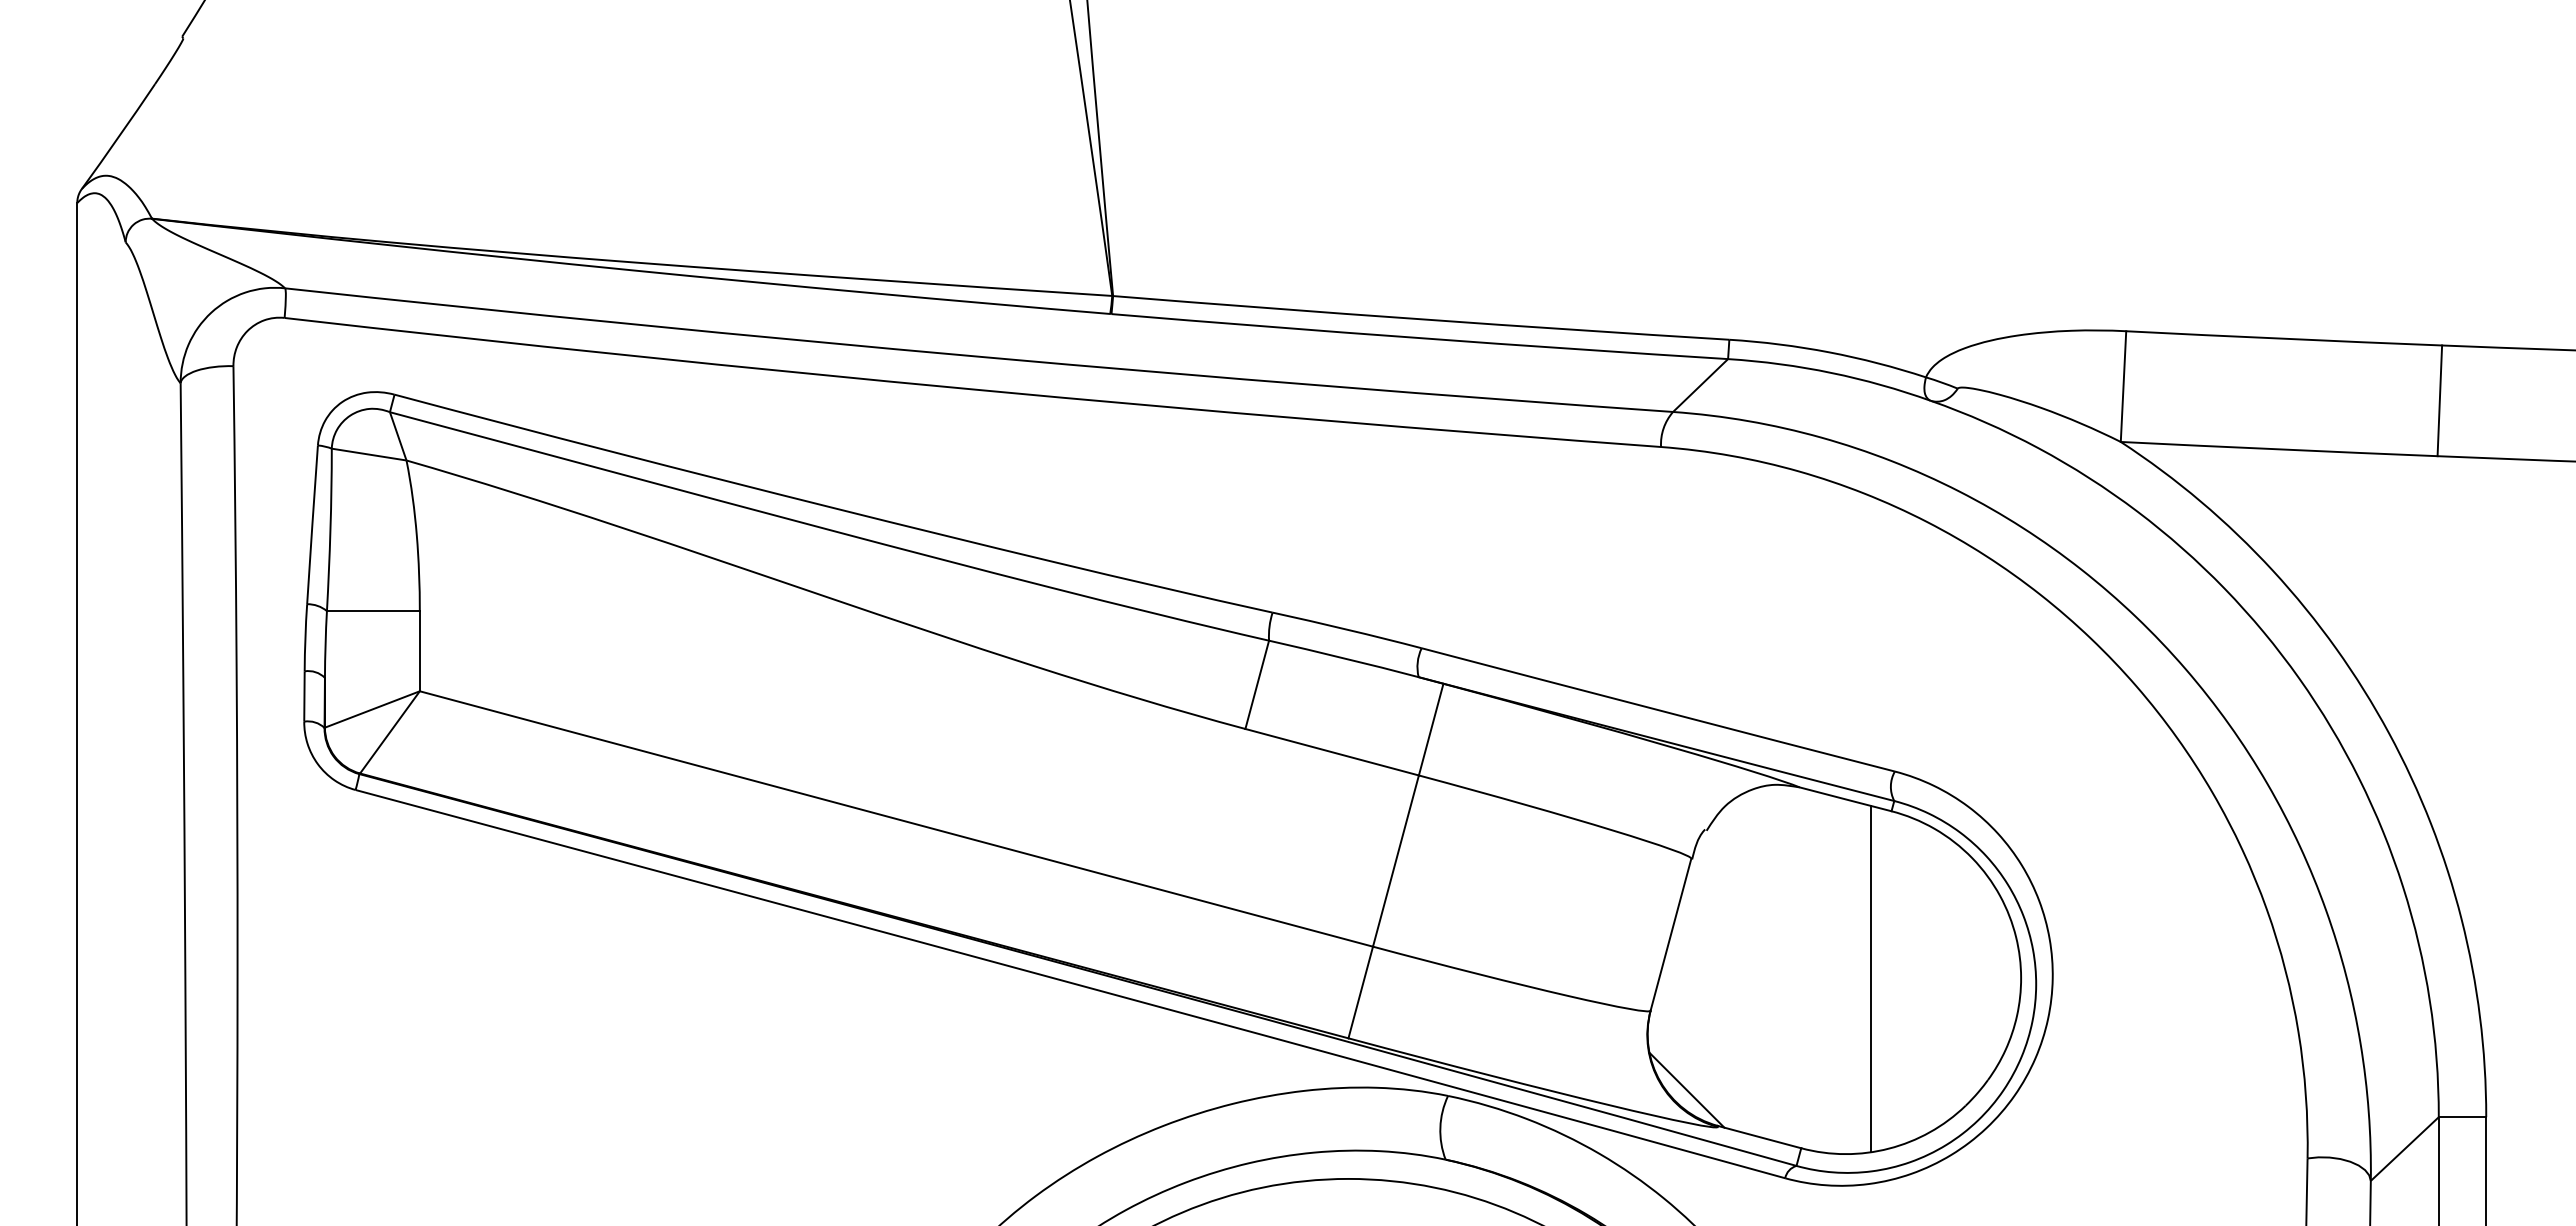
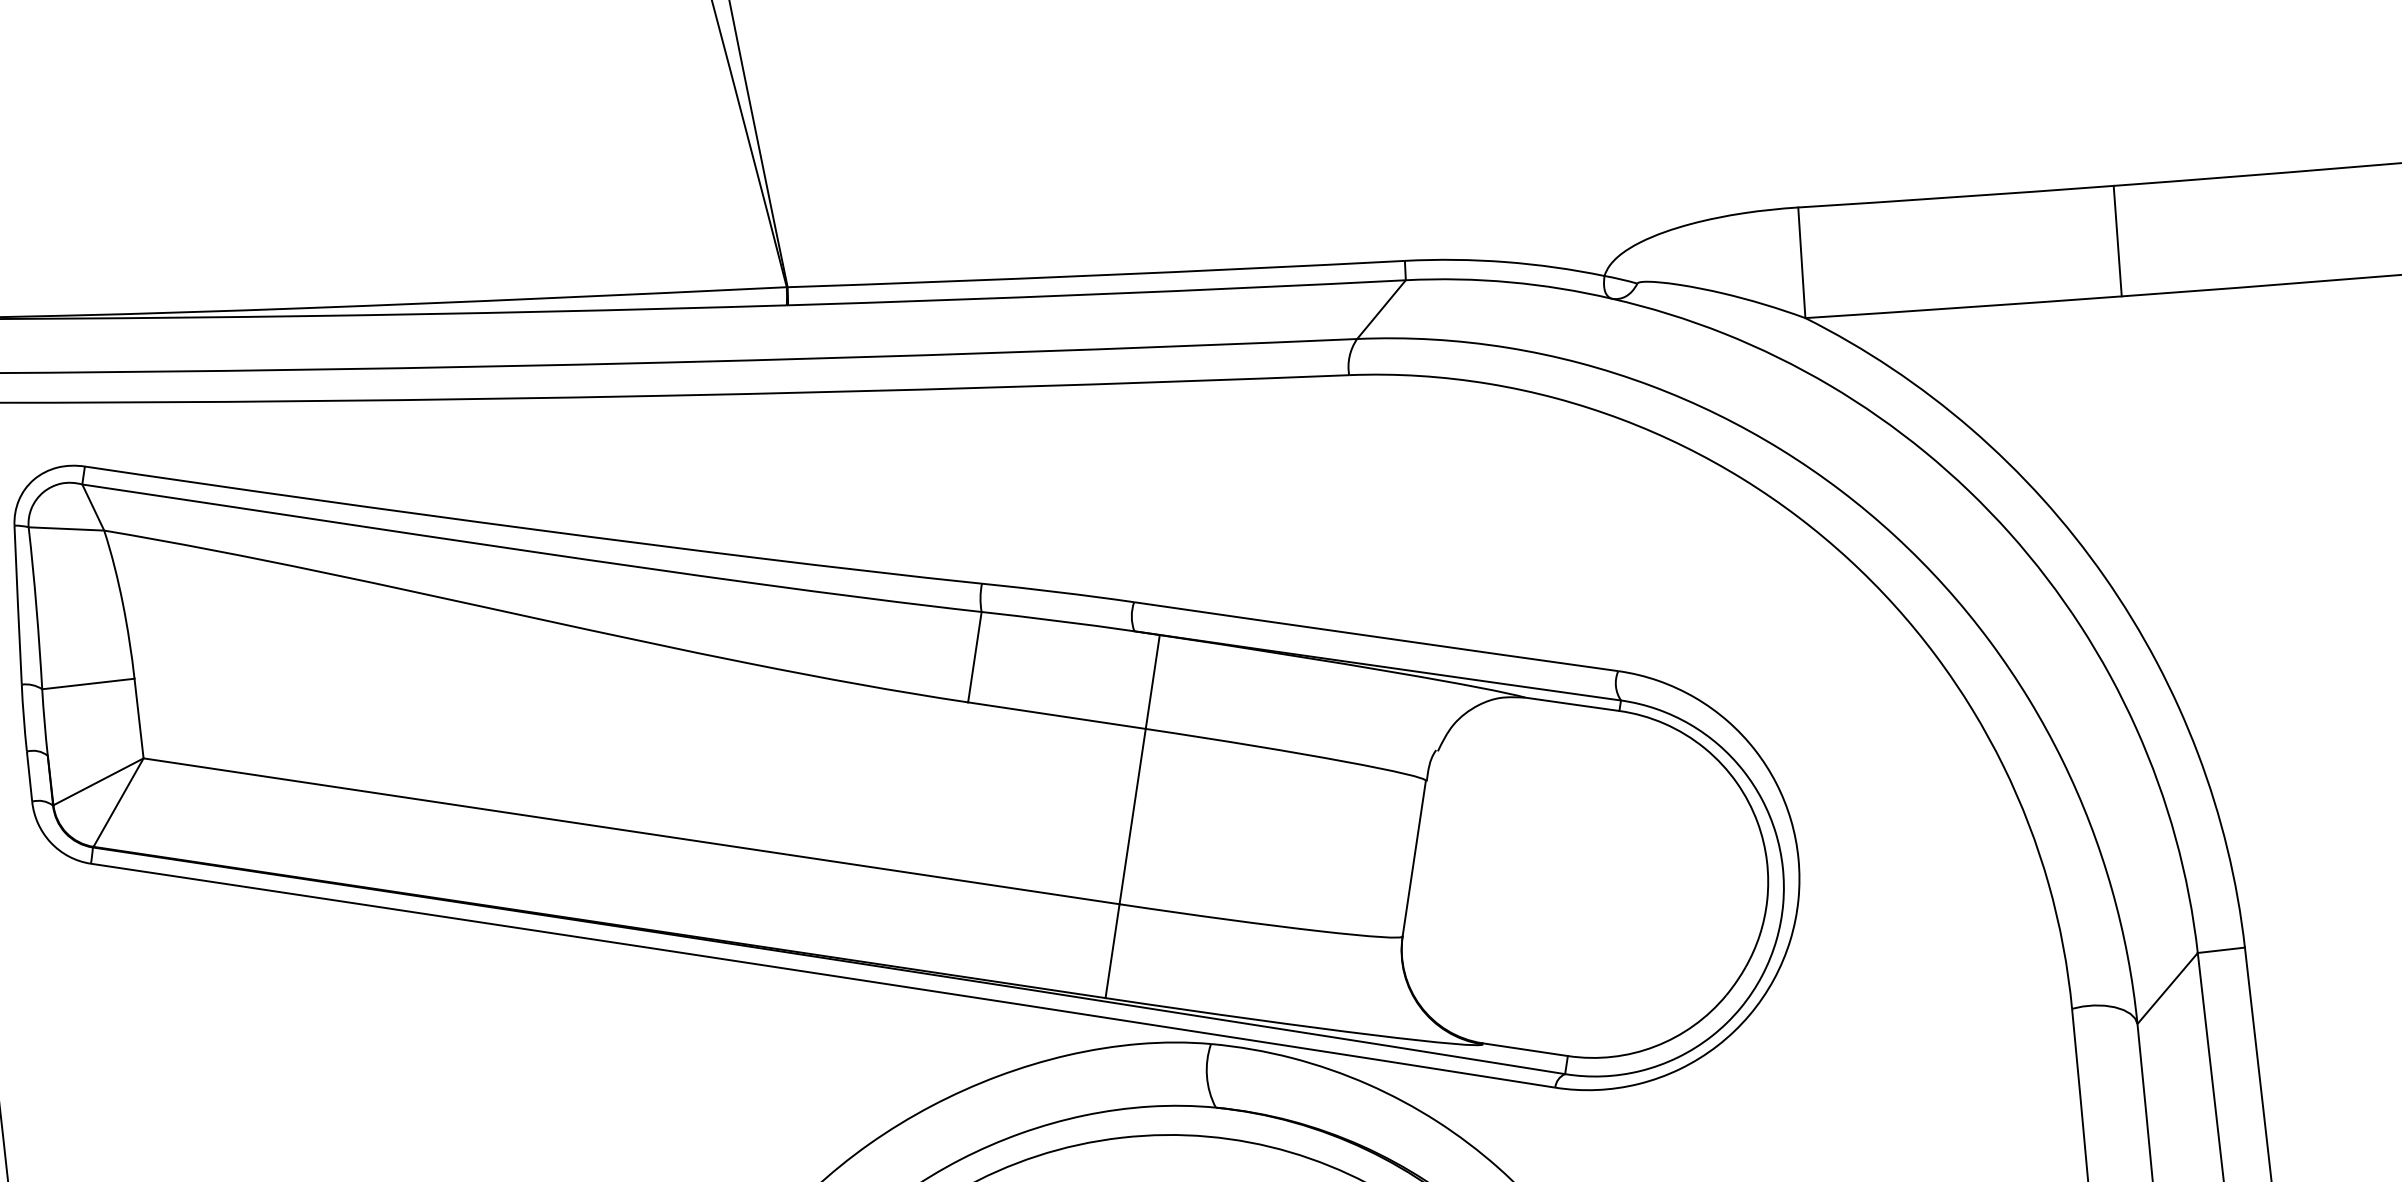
line: (1870, 978) -> (1617, 879), removed
line: (1686, 1089) -> (1447, 1010), removed

